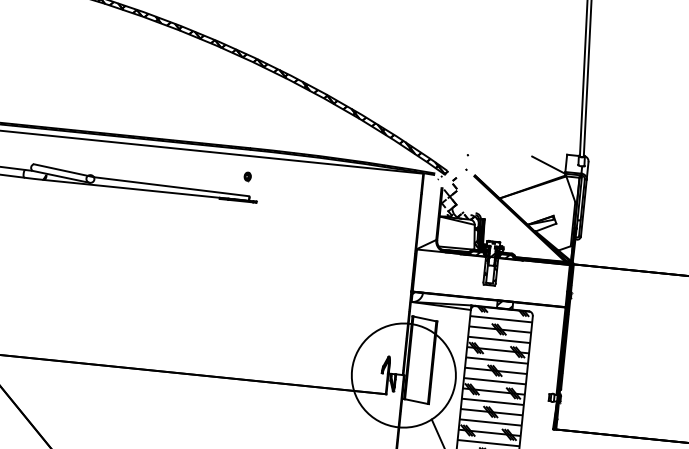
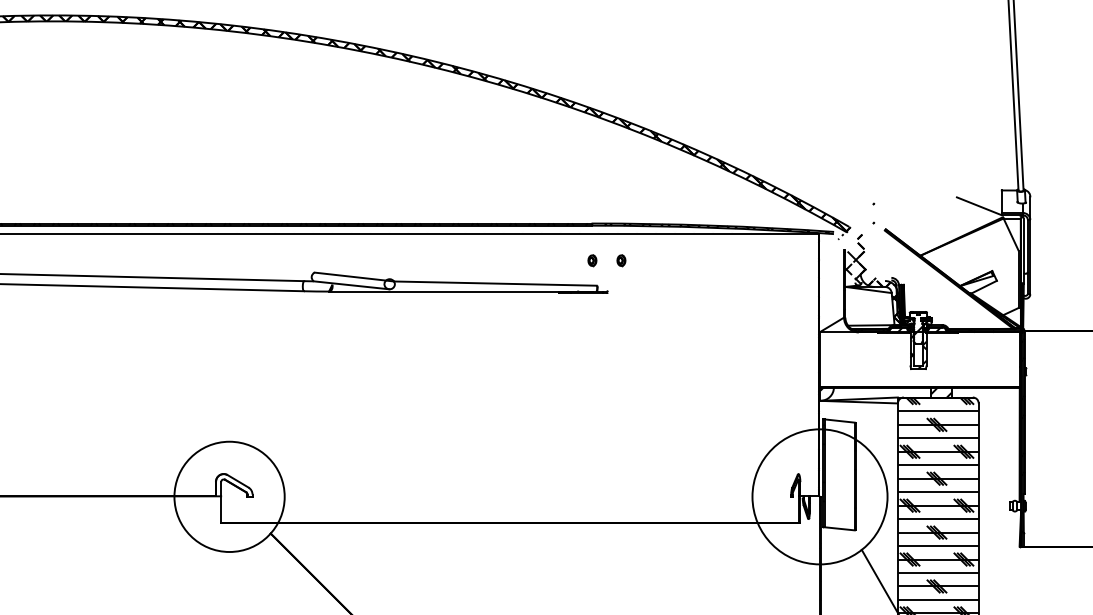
part: (270, 178) -> (621, 260), added

